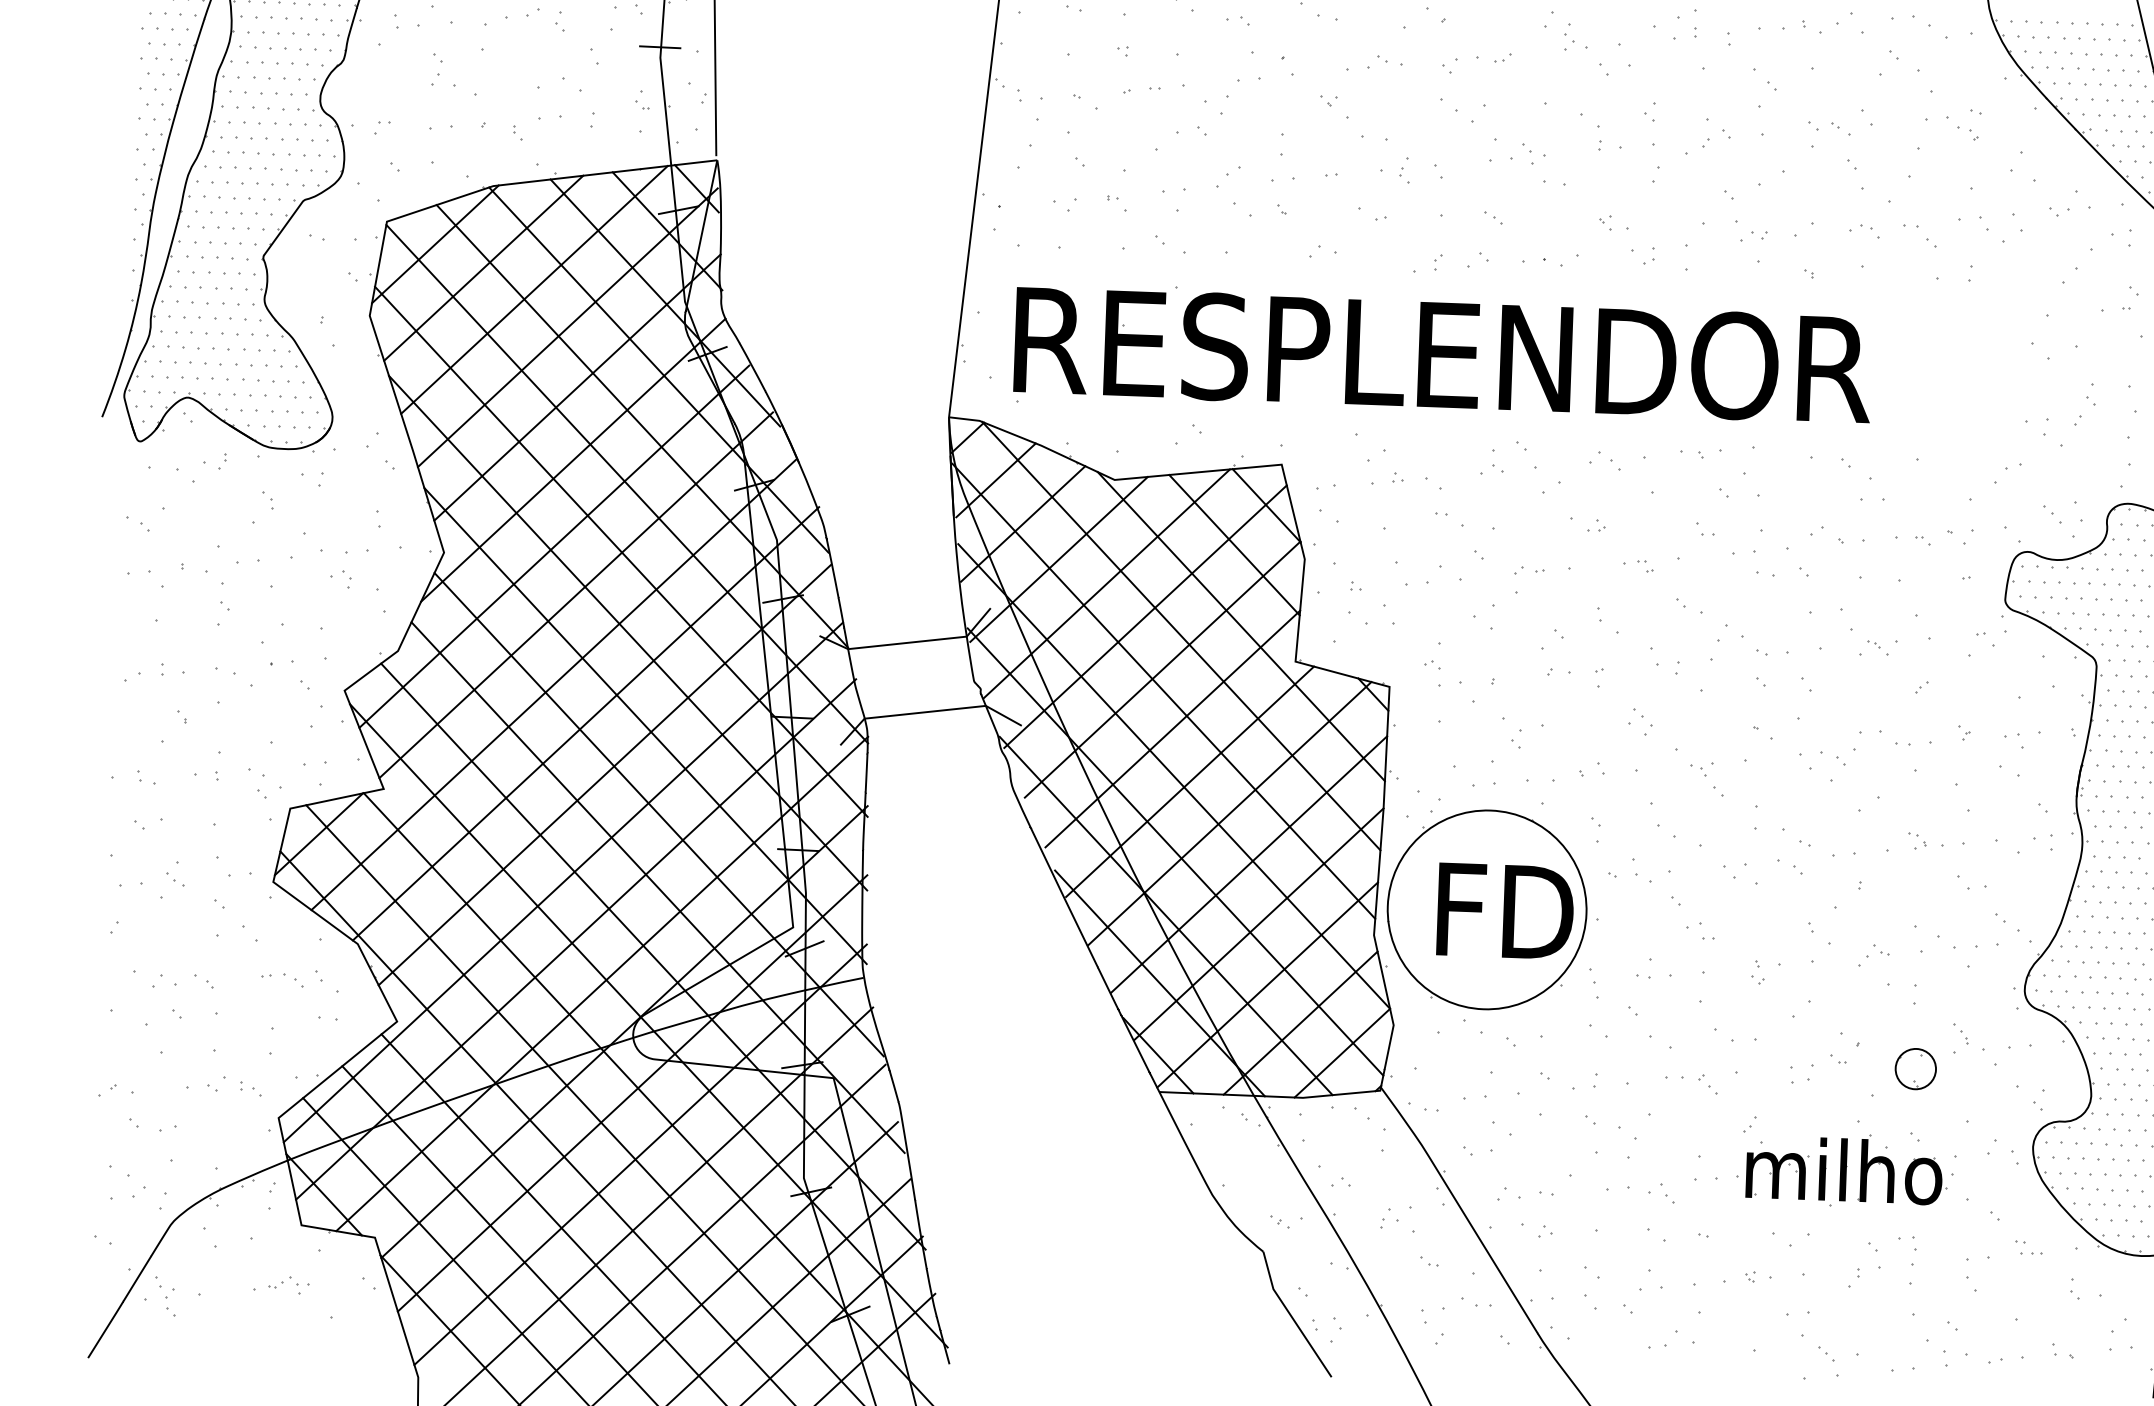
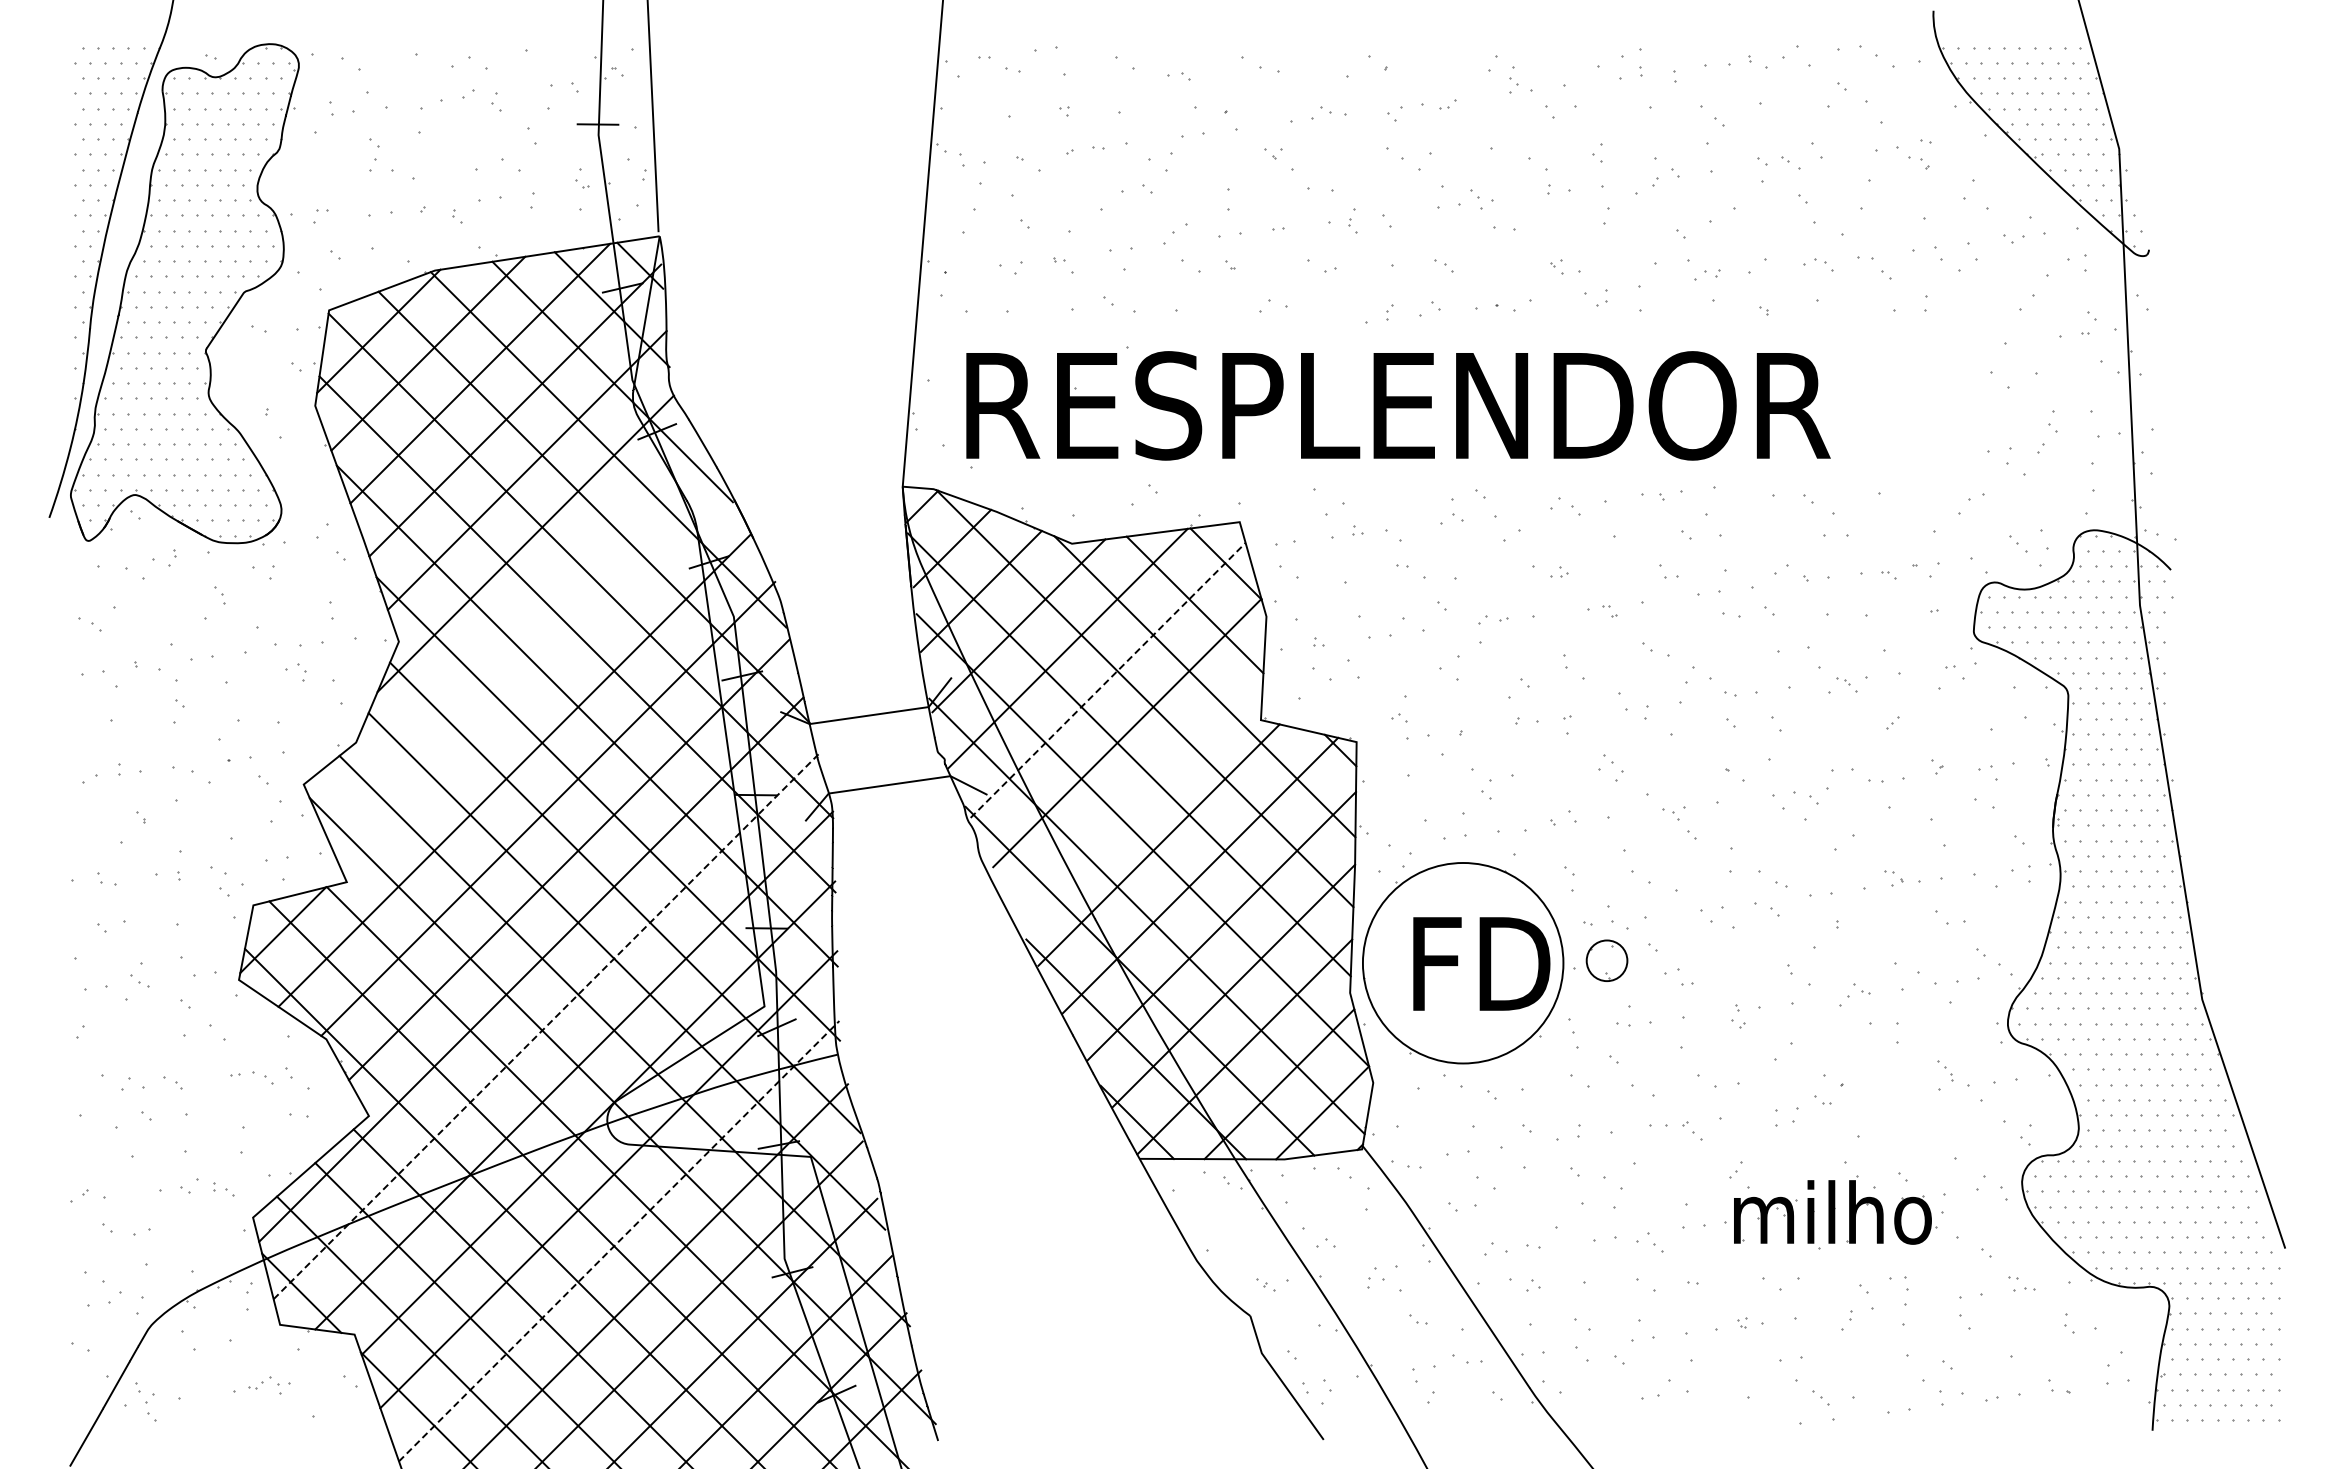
line: (554, 546) -> (509, 631), removed
line: (576, 594) -> (533, 679), removed
line: (1145, 616) -> (1108, 680), solid -> dashed
line: (1172, 728) -> (1139, 792), removed
line: (576, 939) -> (546, 1026), solid -> dashed
part: (1915, 1068) -> (1606, 960), moved
line: (640, 1154) -> (619, 1240), solid -> dashed

